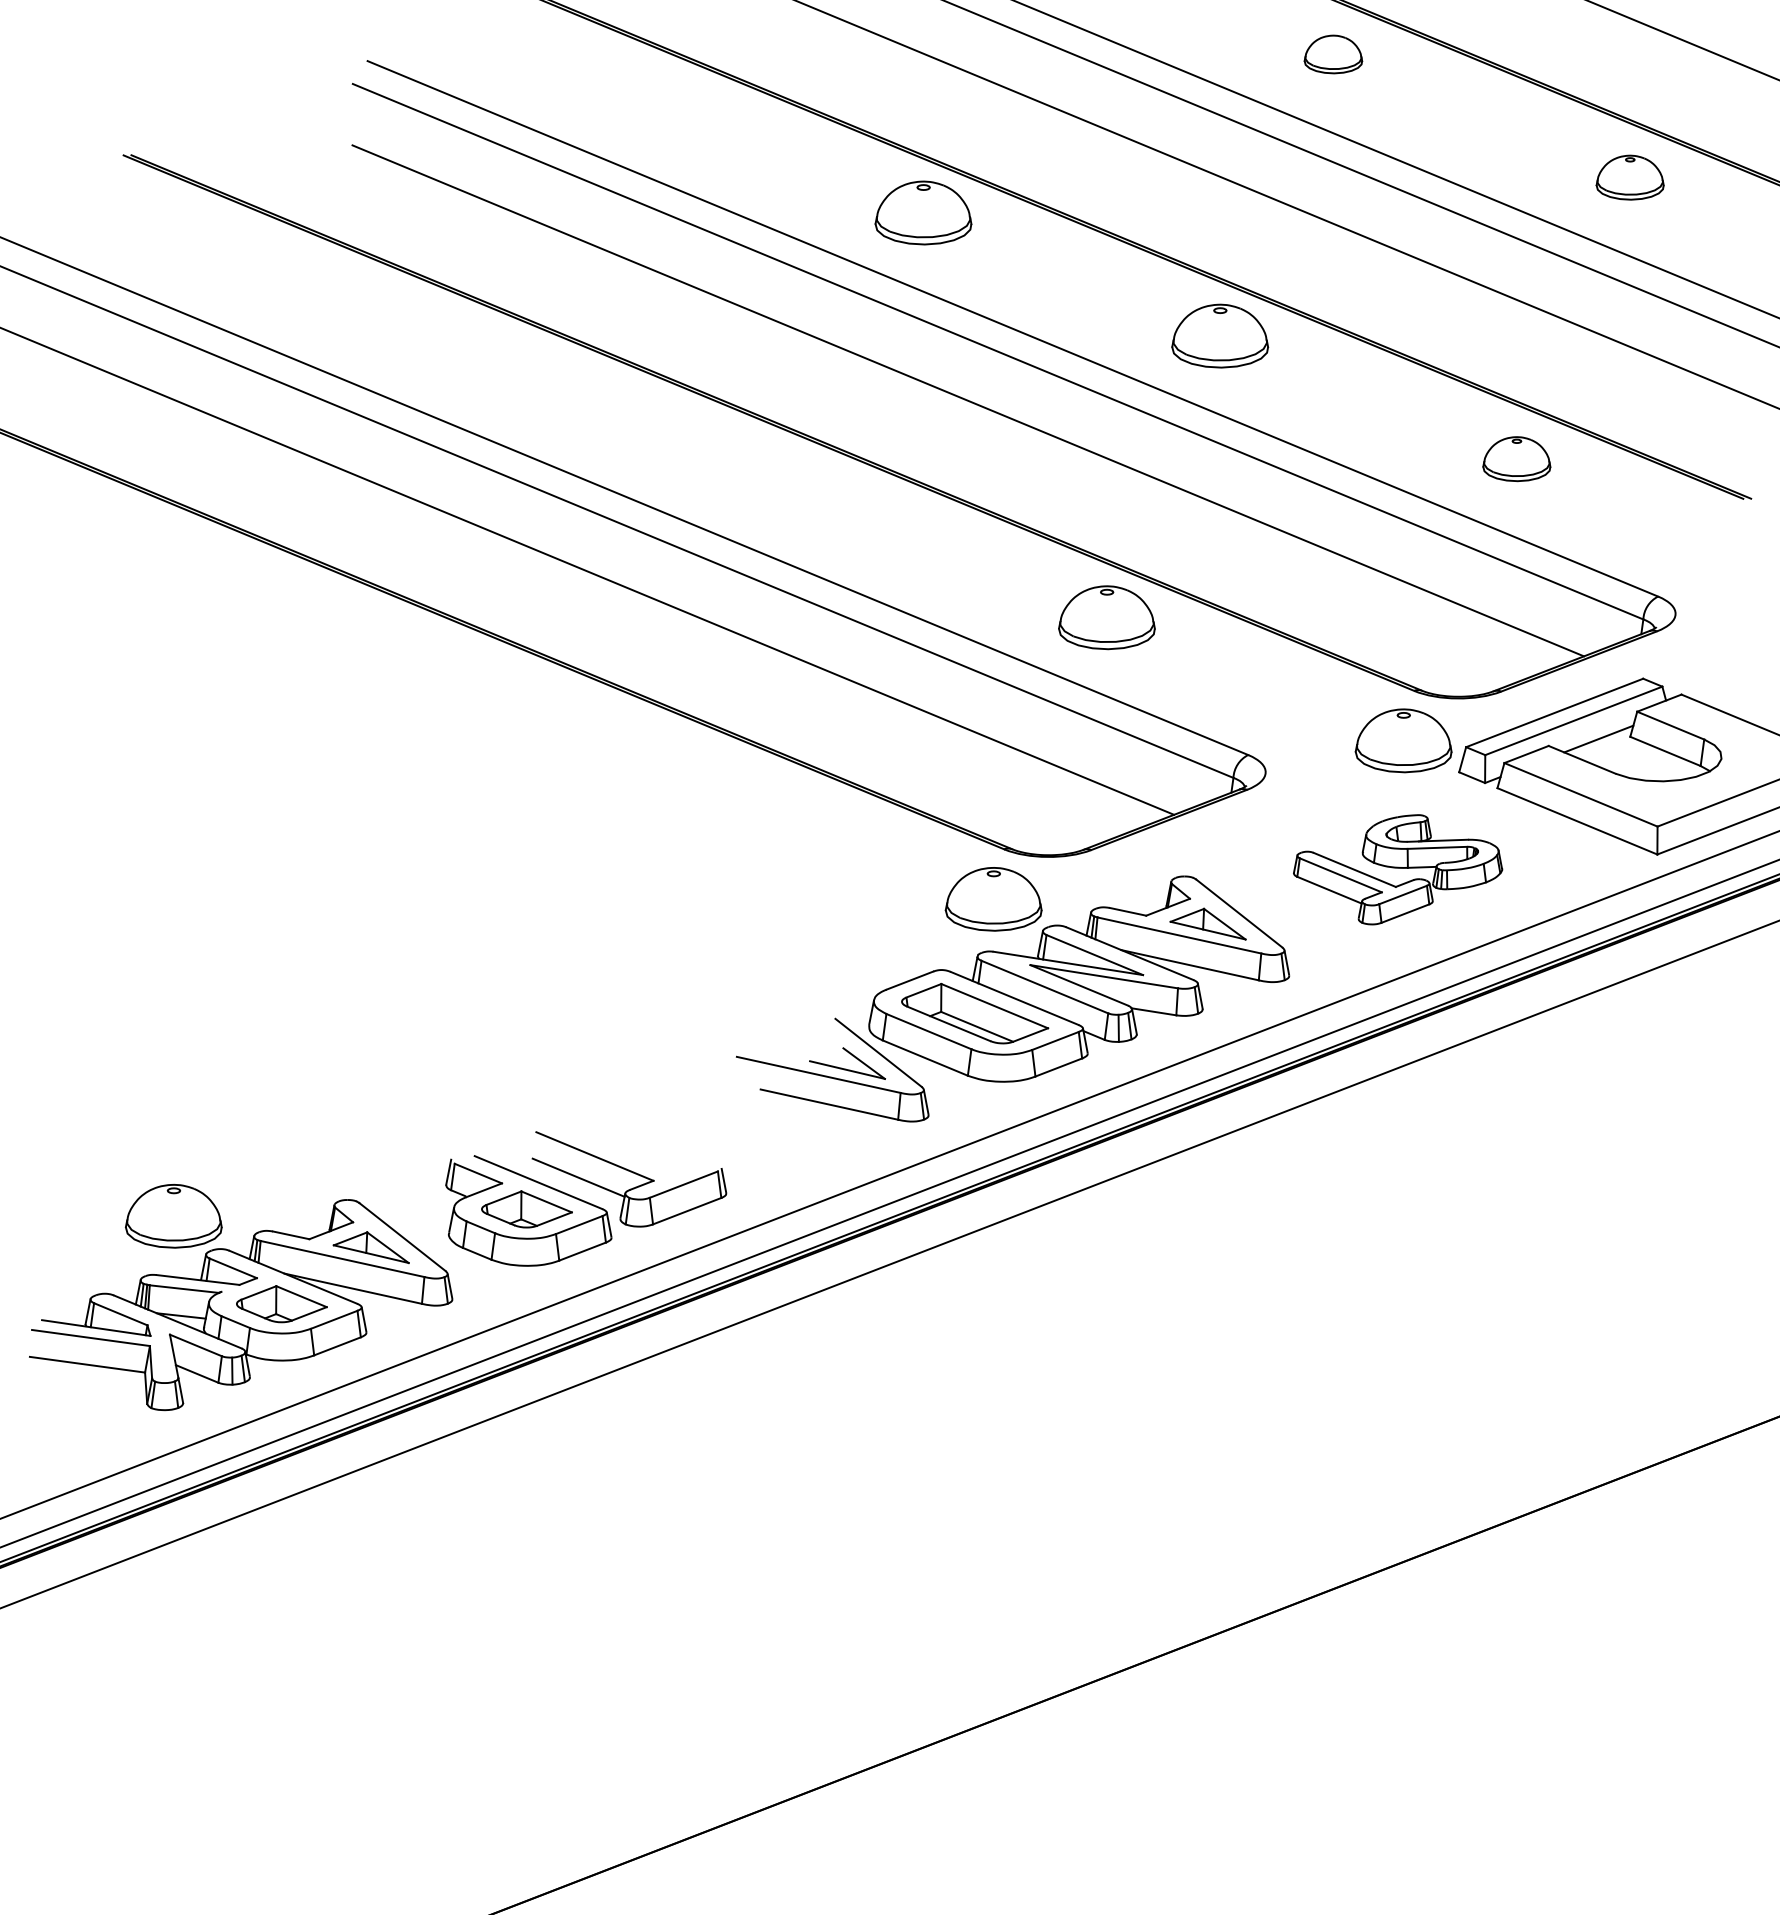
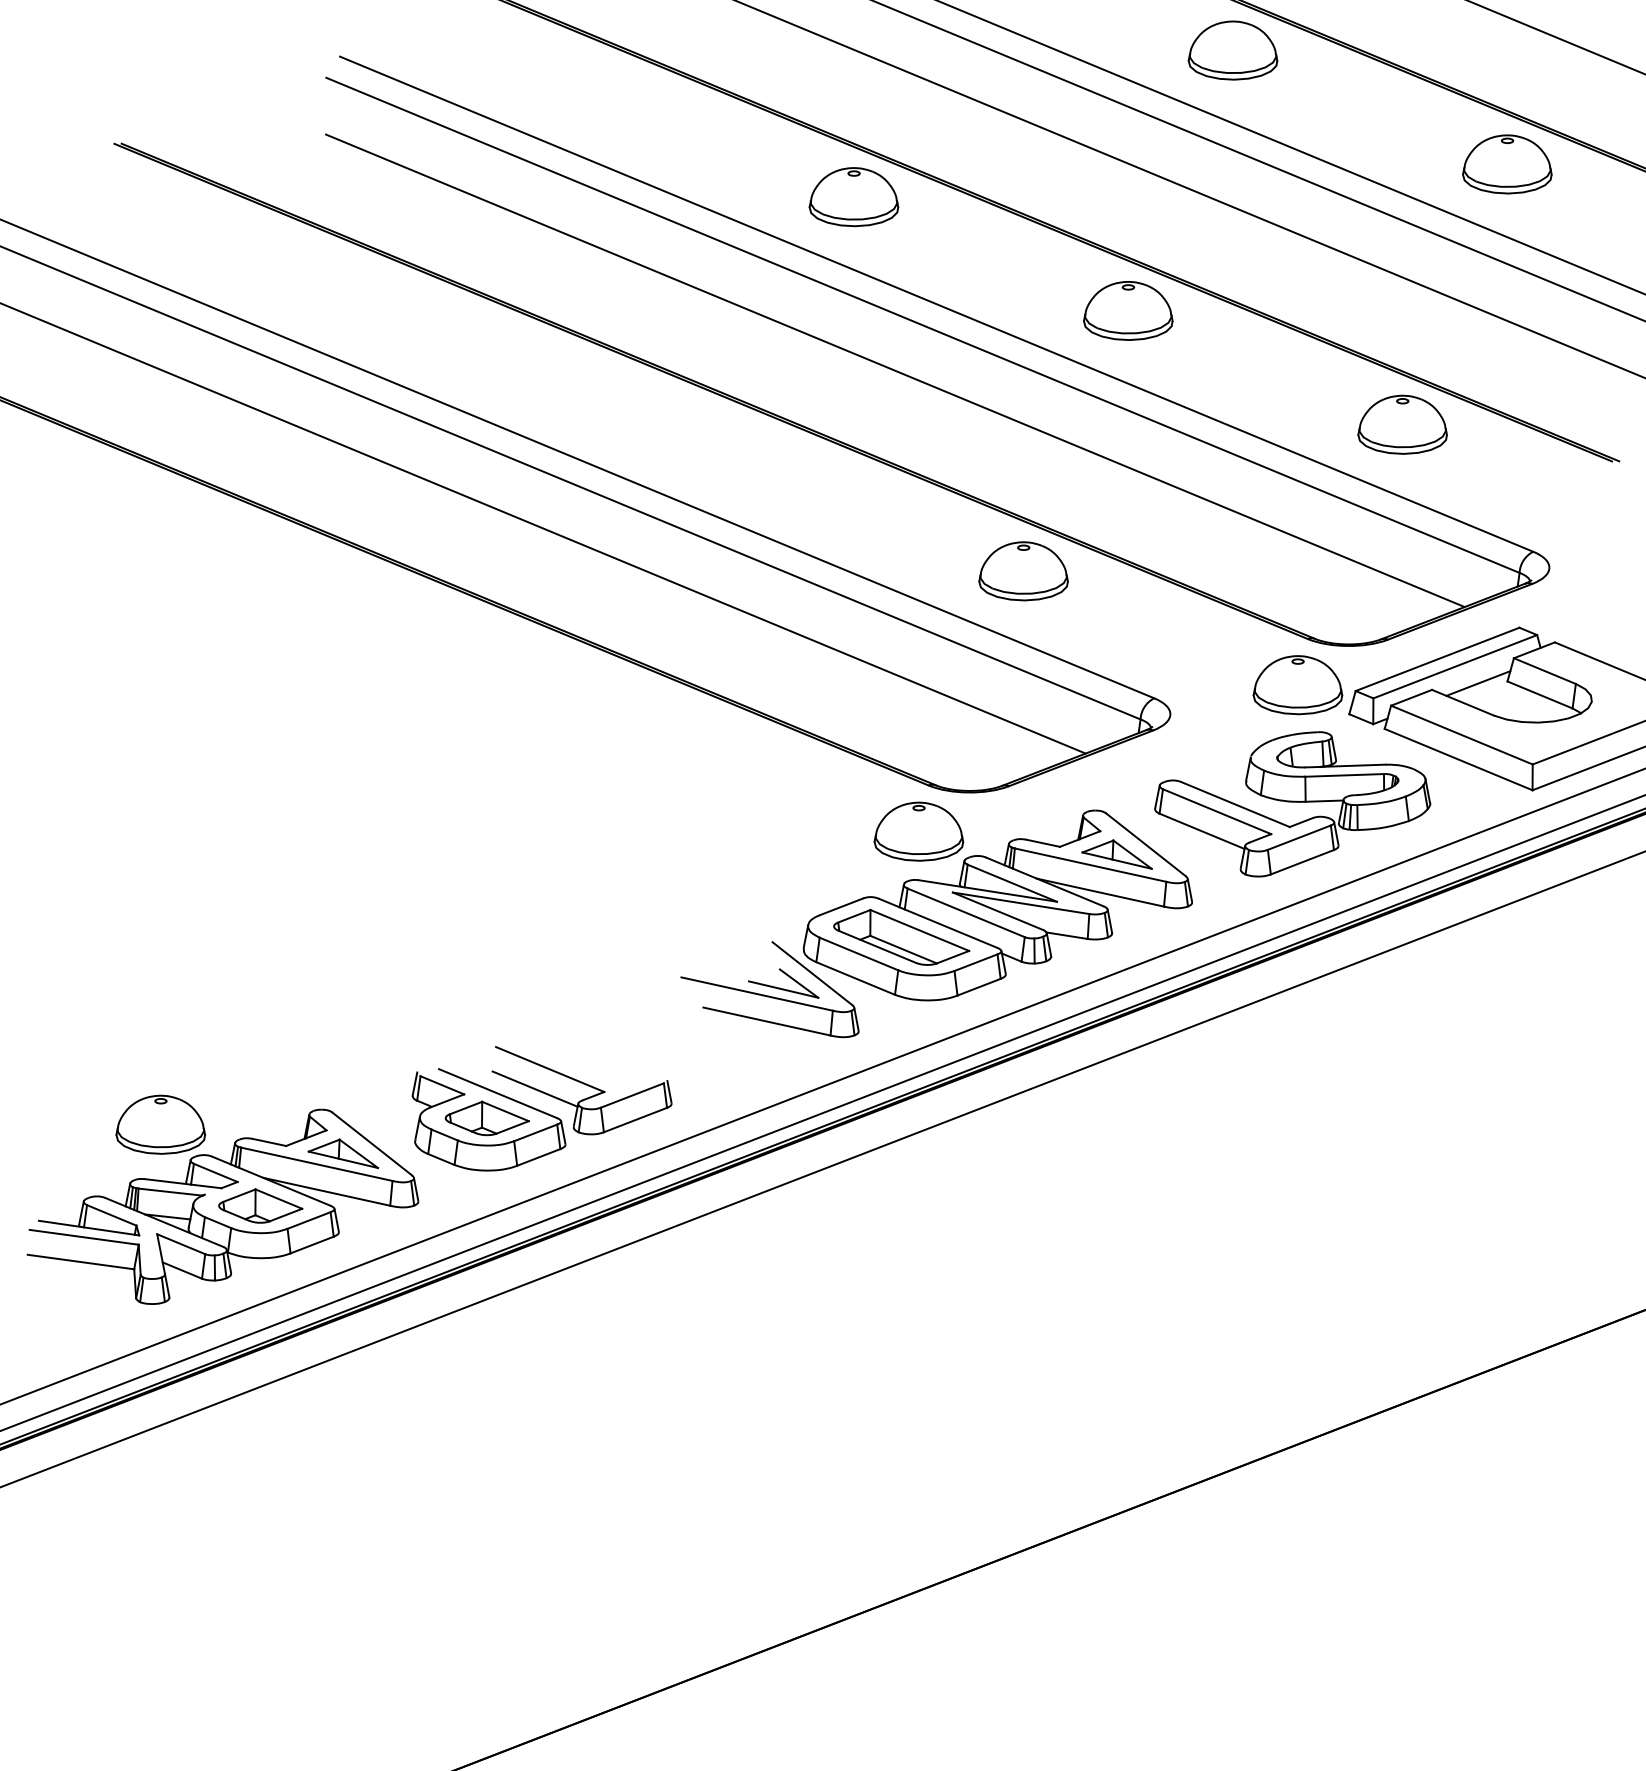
part: (1332, 54) -> (1232, 50), size x1.67
part: (1630, 177) -> (1507, 164), size x1.43
part: (1516, 458) -> (1402, 424), size x1.43
part: (1397, 869) -> (1292, 804), size x1.43

